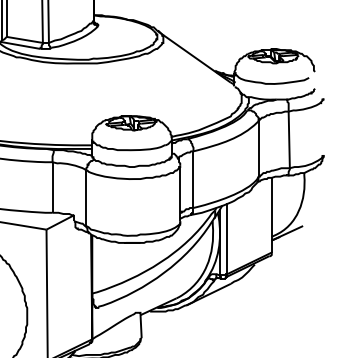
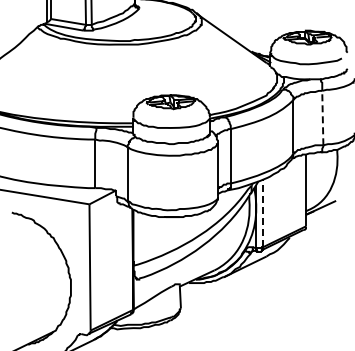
line: (288, 139) -> (322, 117), solid -> dashed
line: (227, 238) -> (263, 212), solid -> dashed

